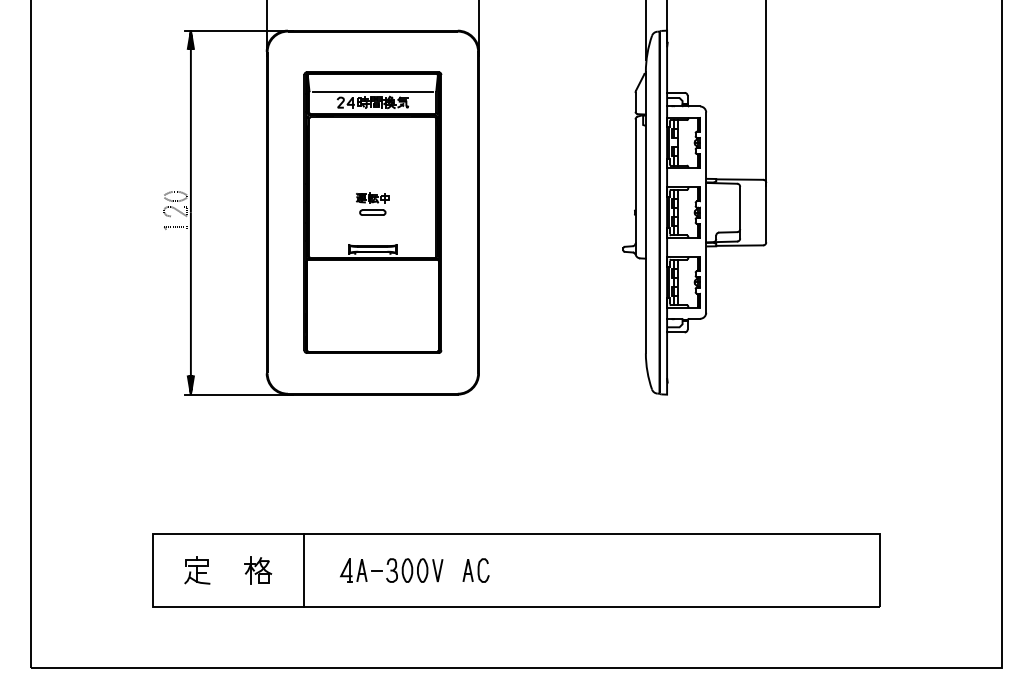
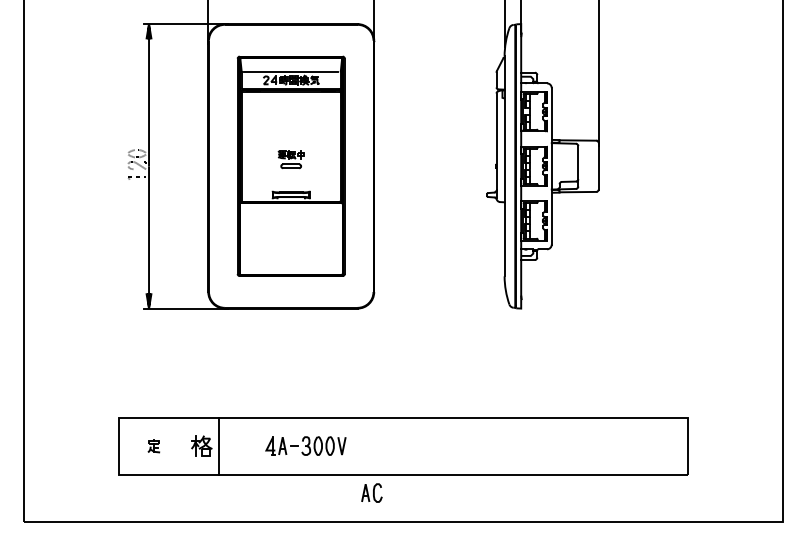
line: (304, 569) -> (218, 445), moved
part: (475, 569) -> (371, 492), moved
part: (196, 571) -> (153, 446), size x0.6

